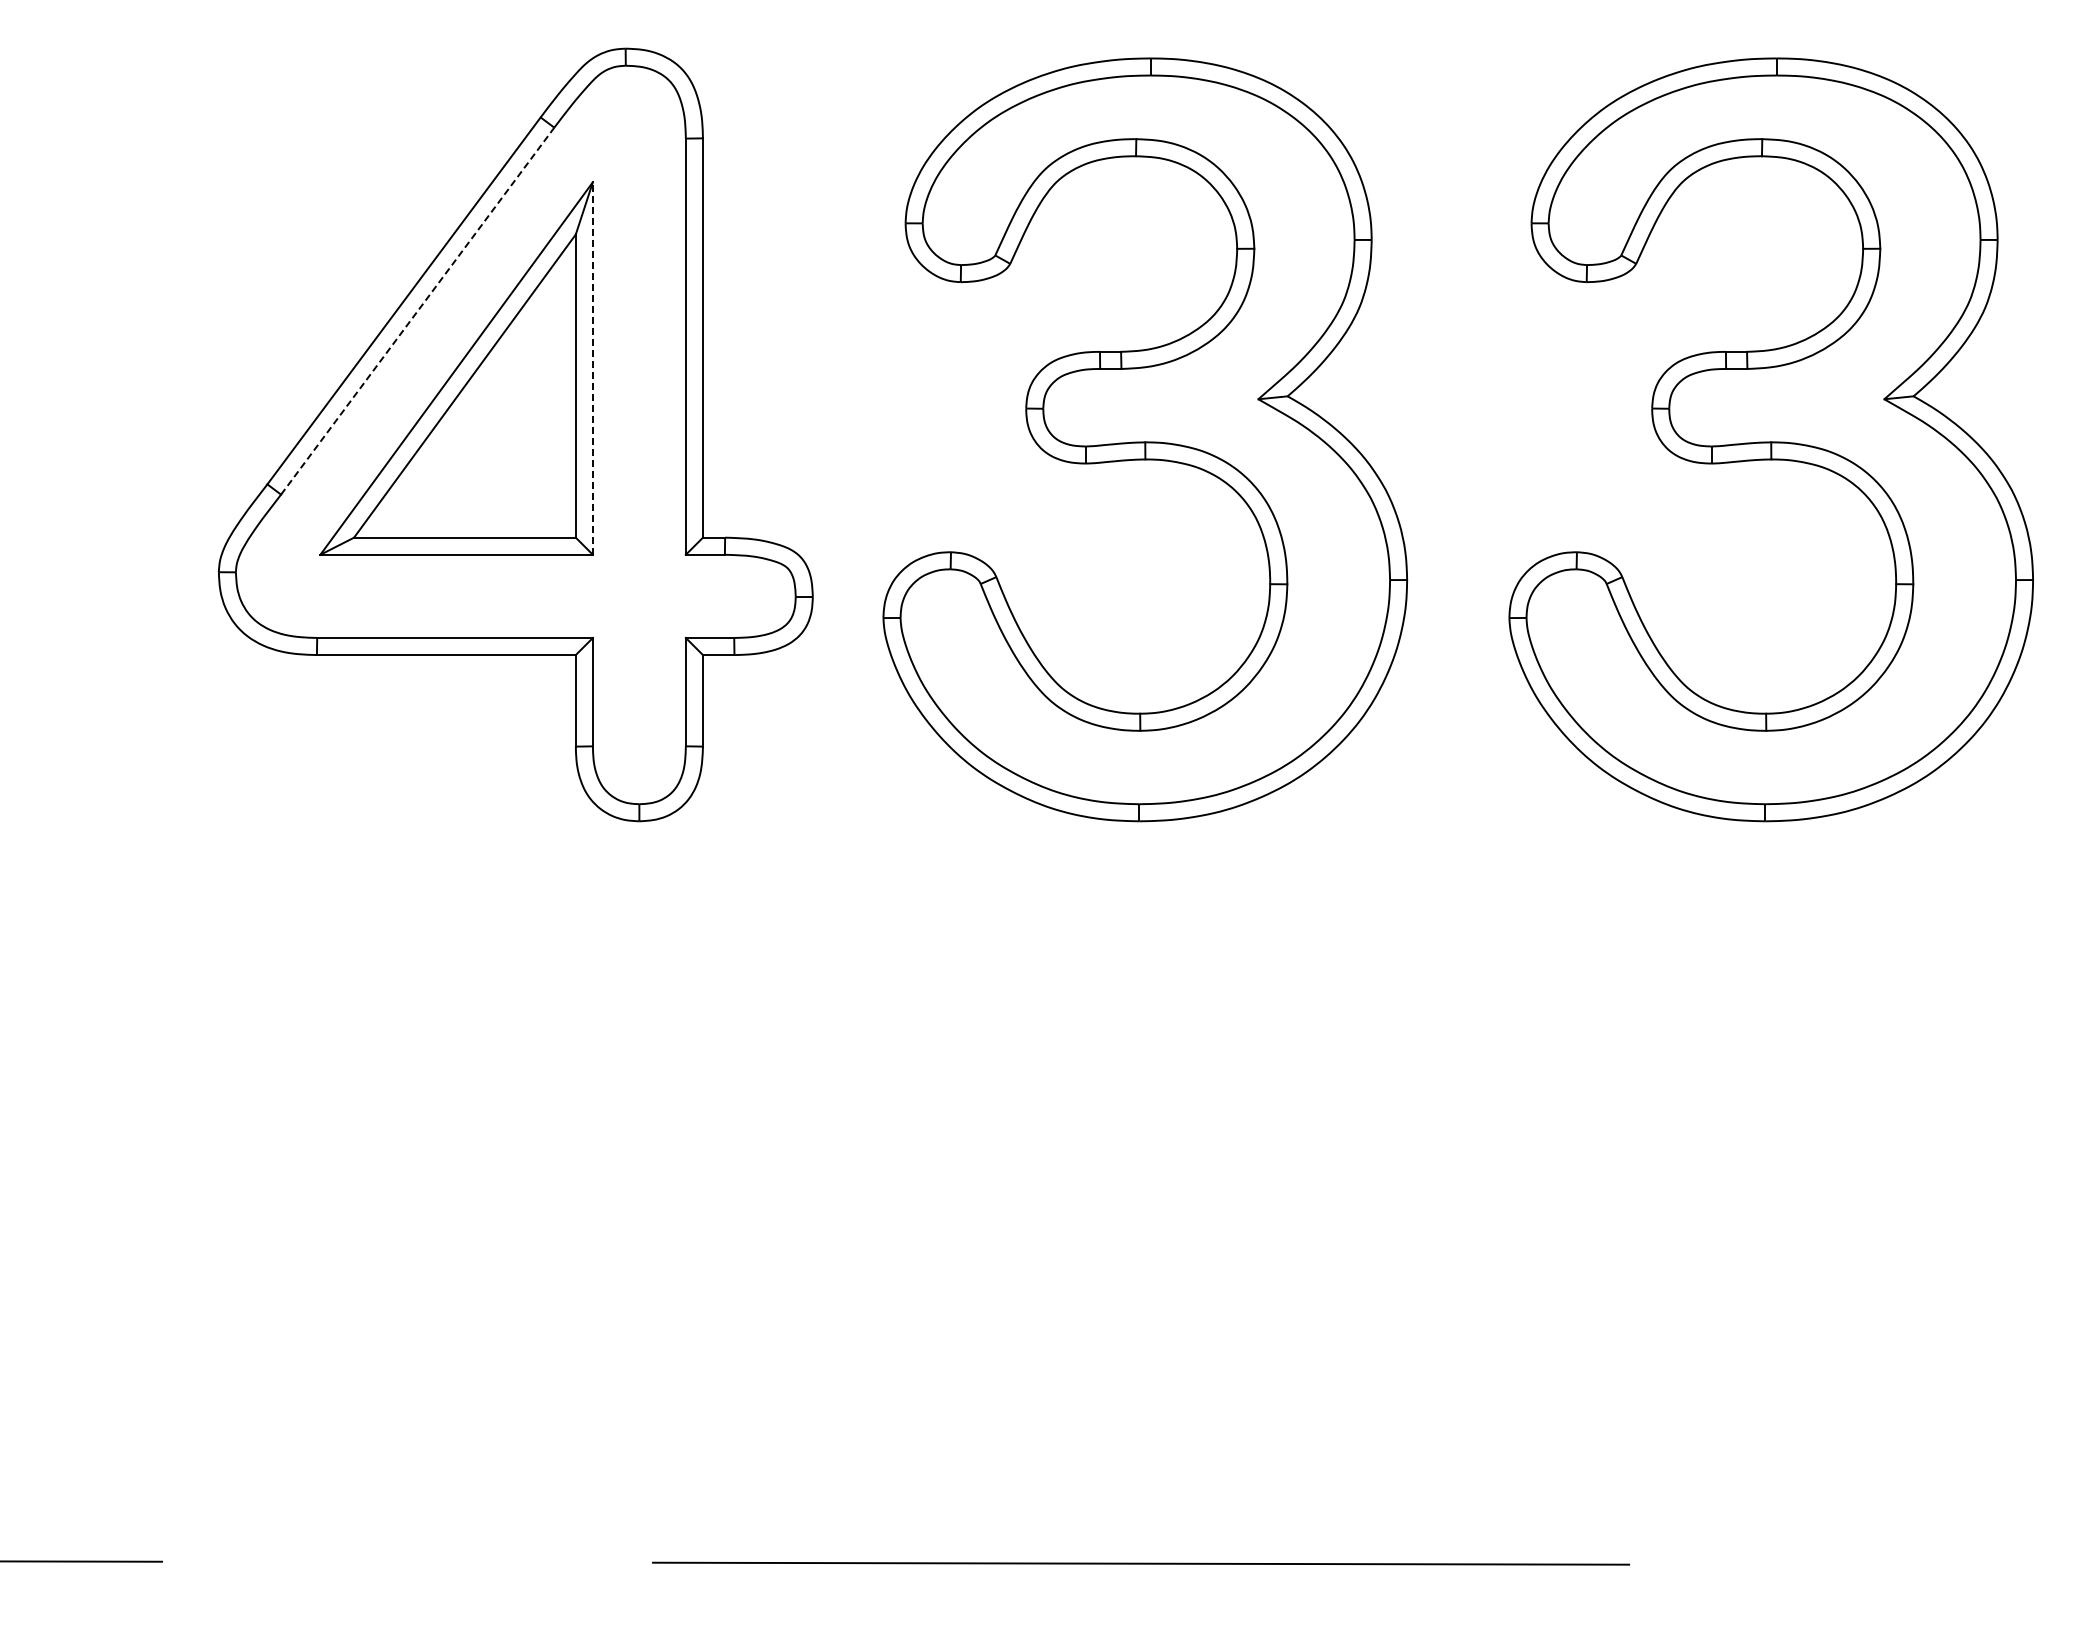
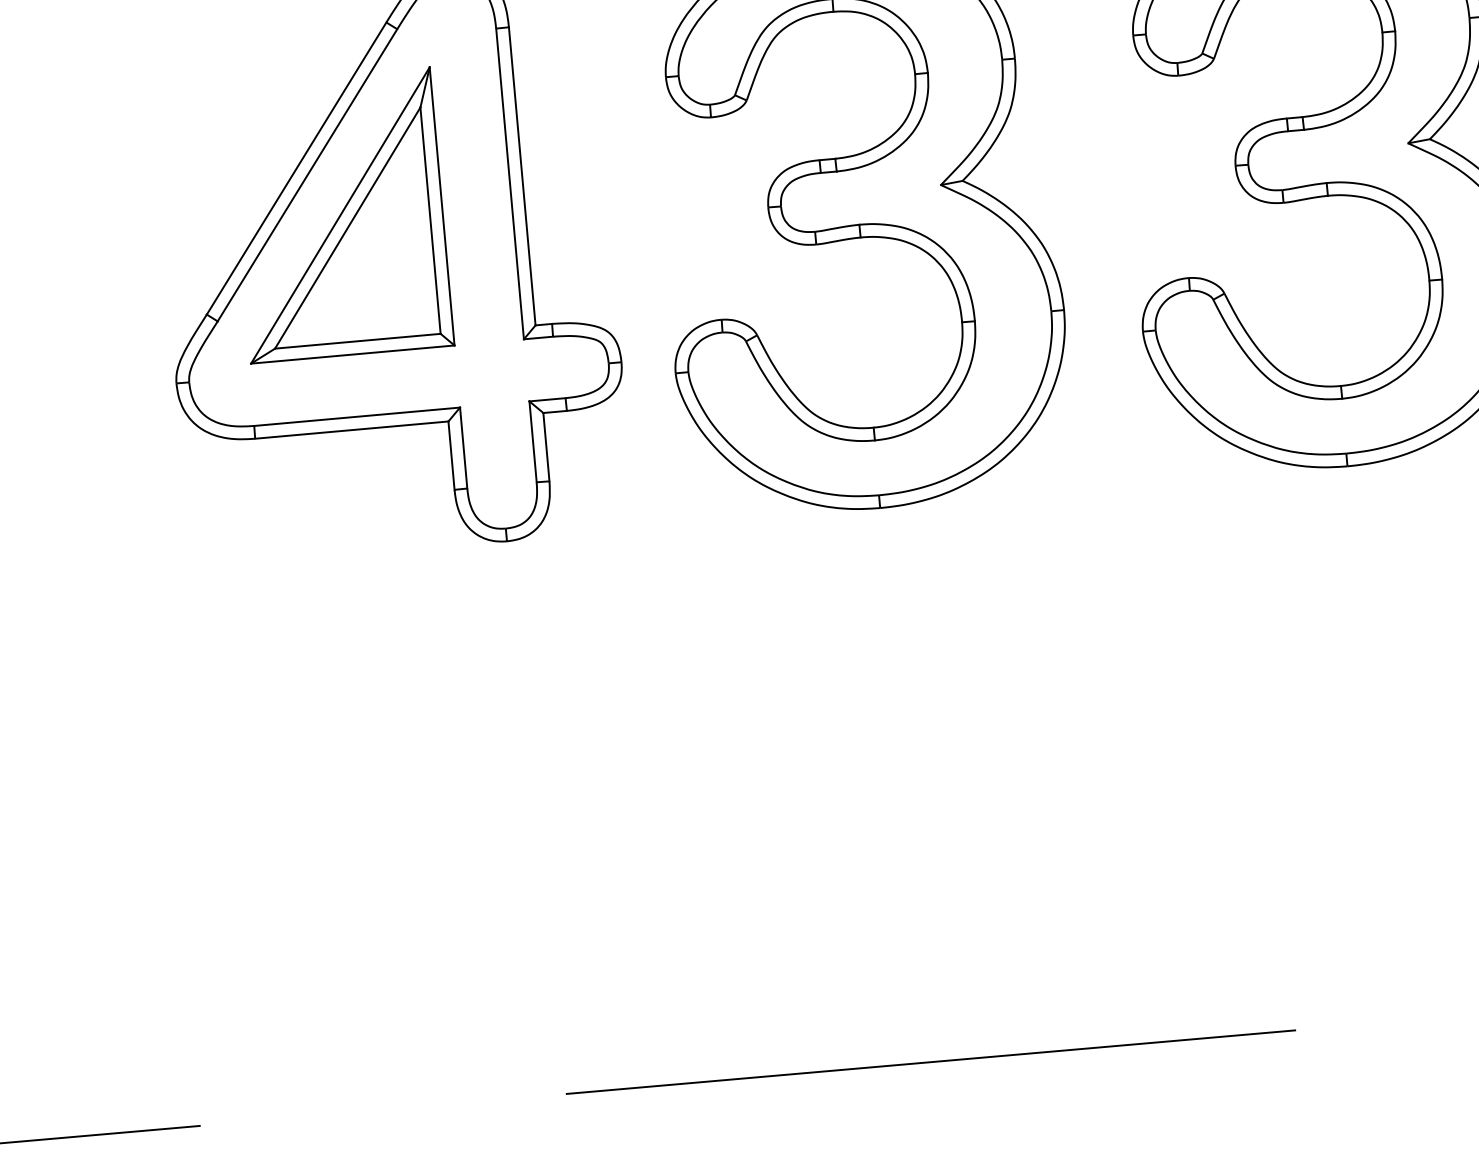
line: (417, 311) -> (307, 175), dashed -> solid
line: (592, 367) -> (441, 205), dashed -> solid

